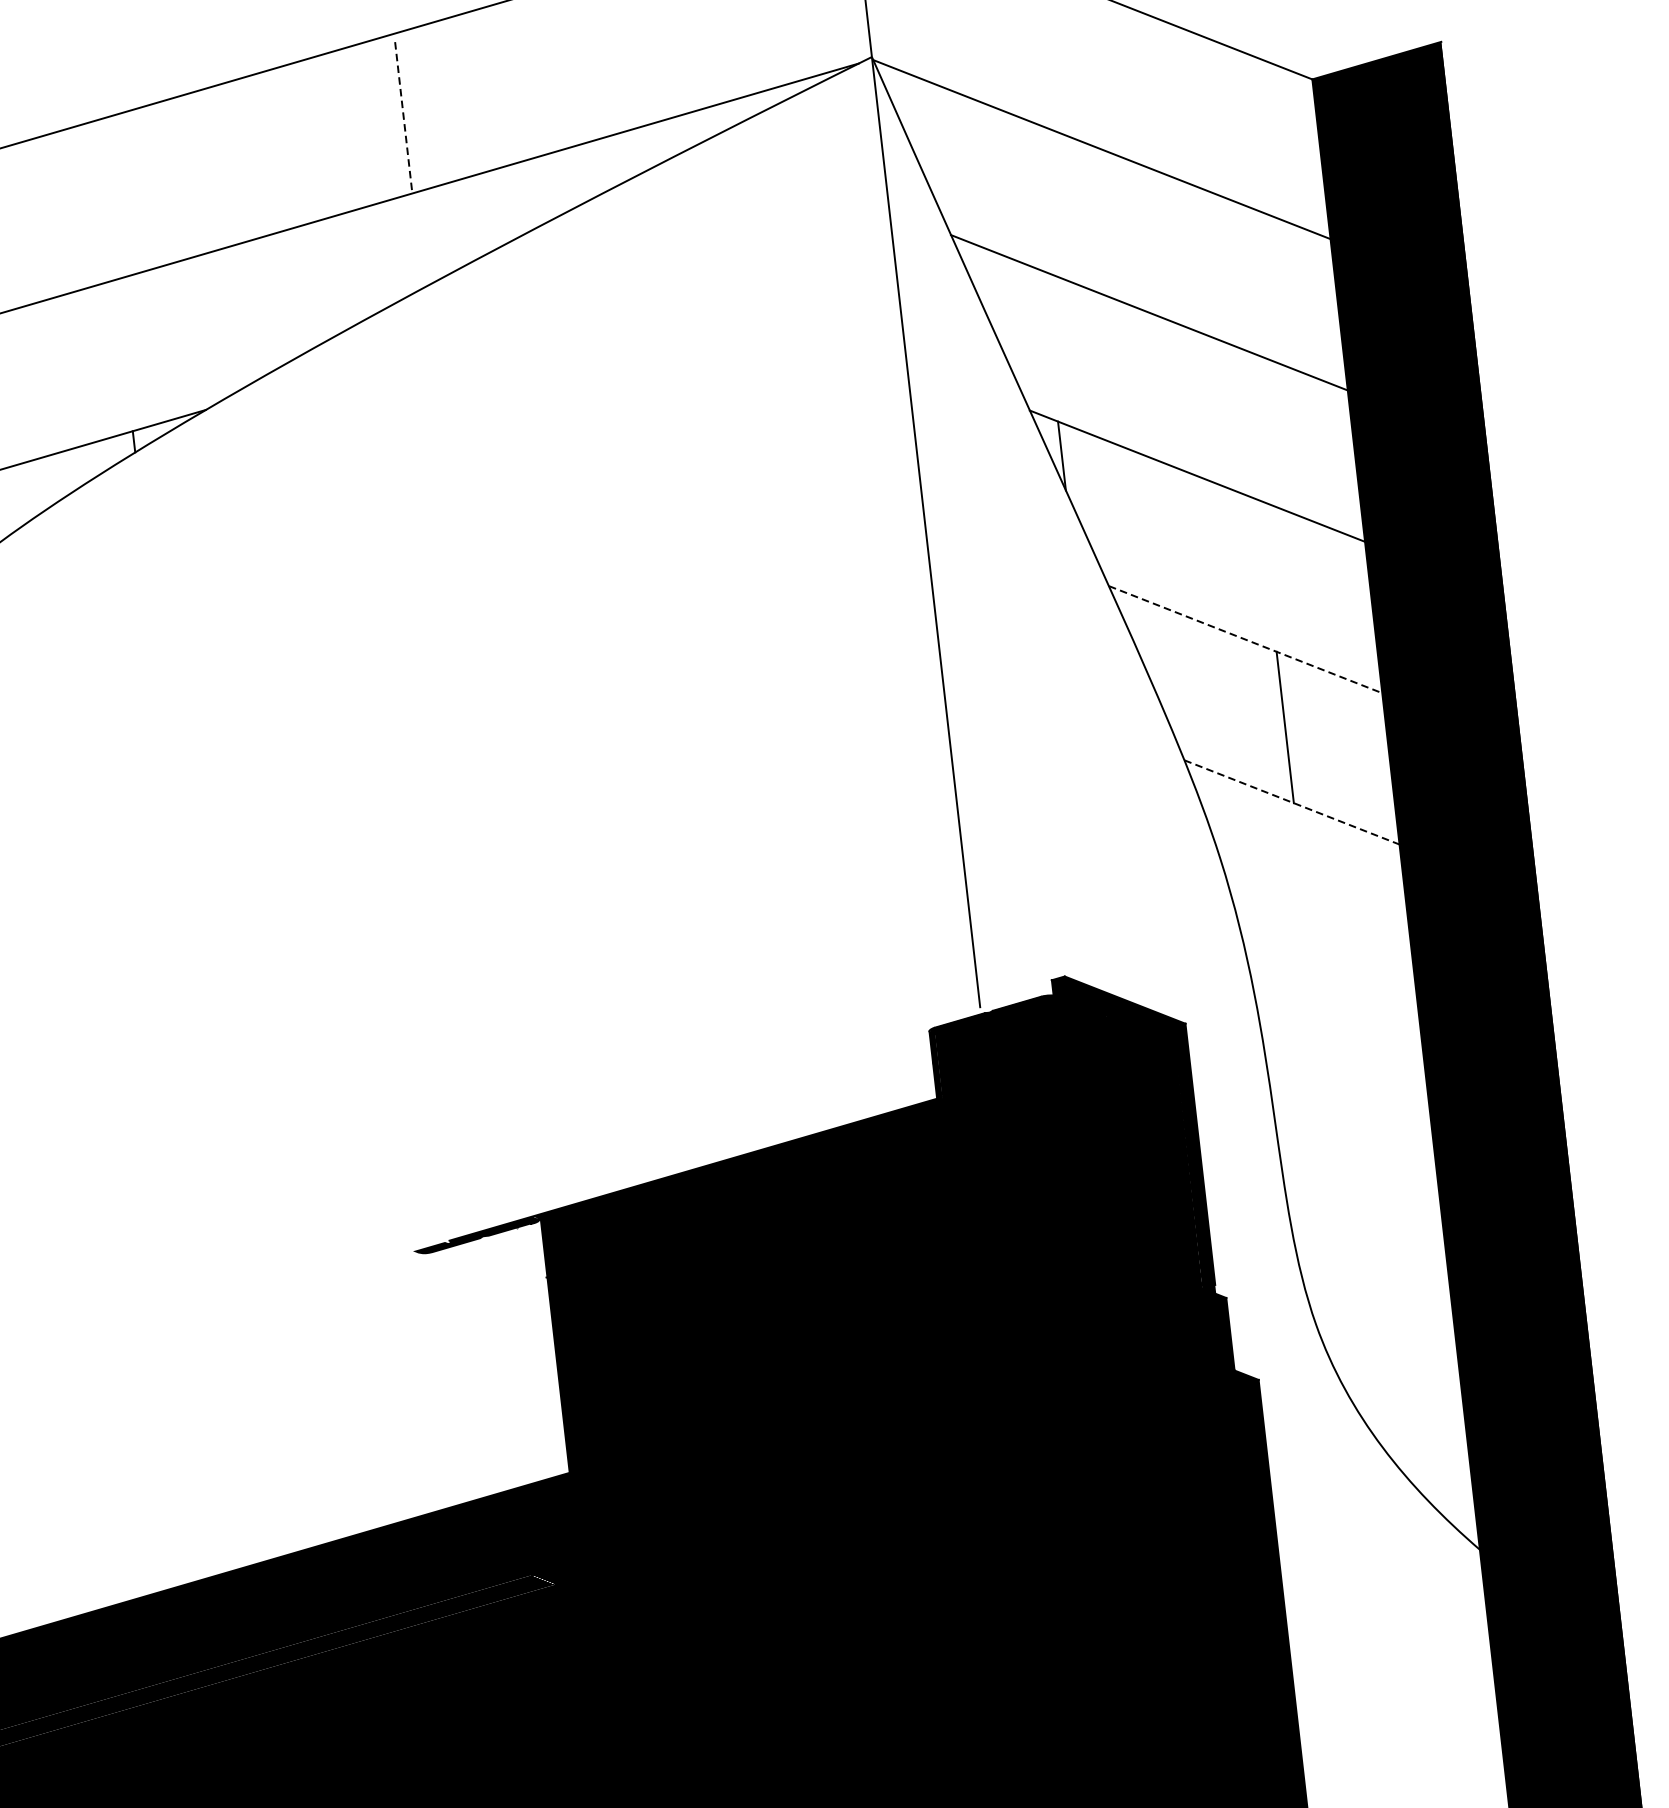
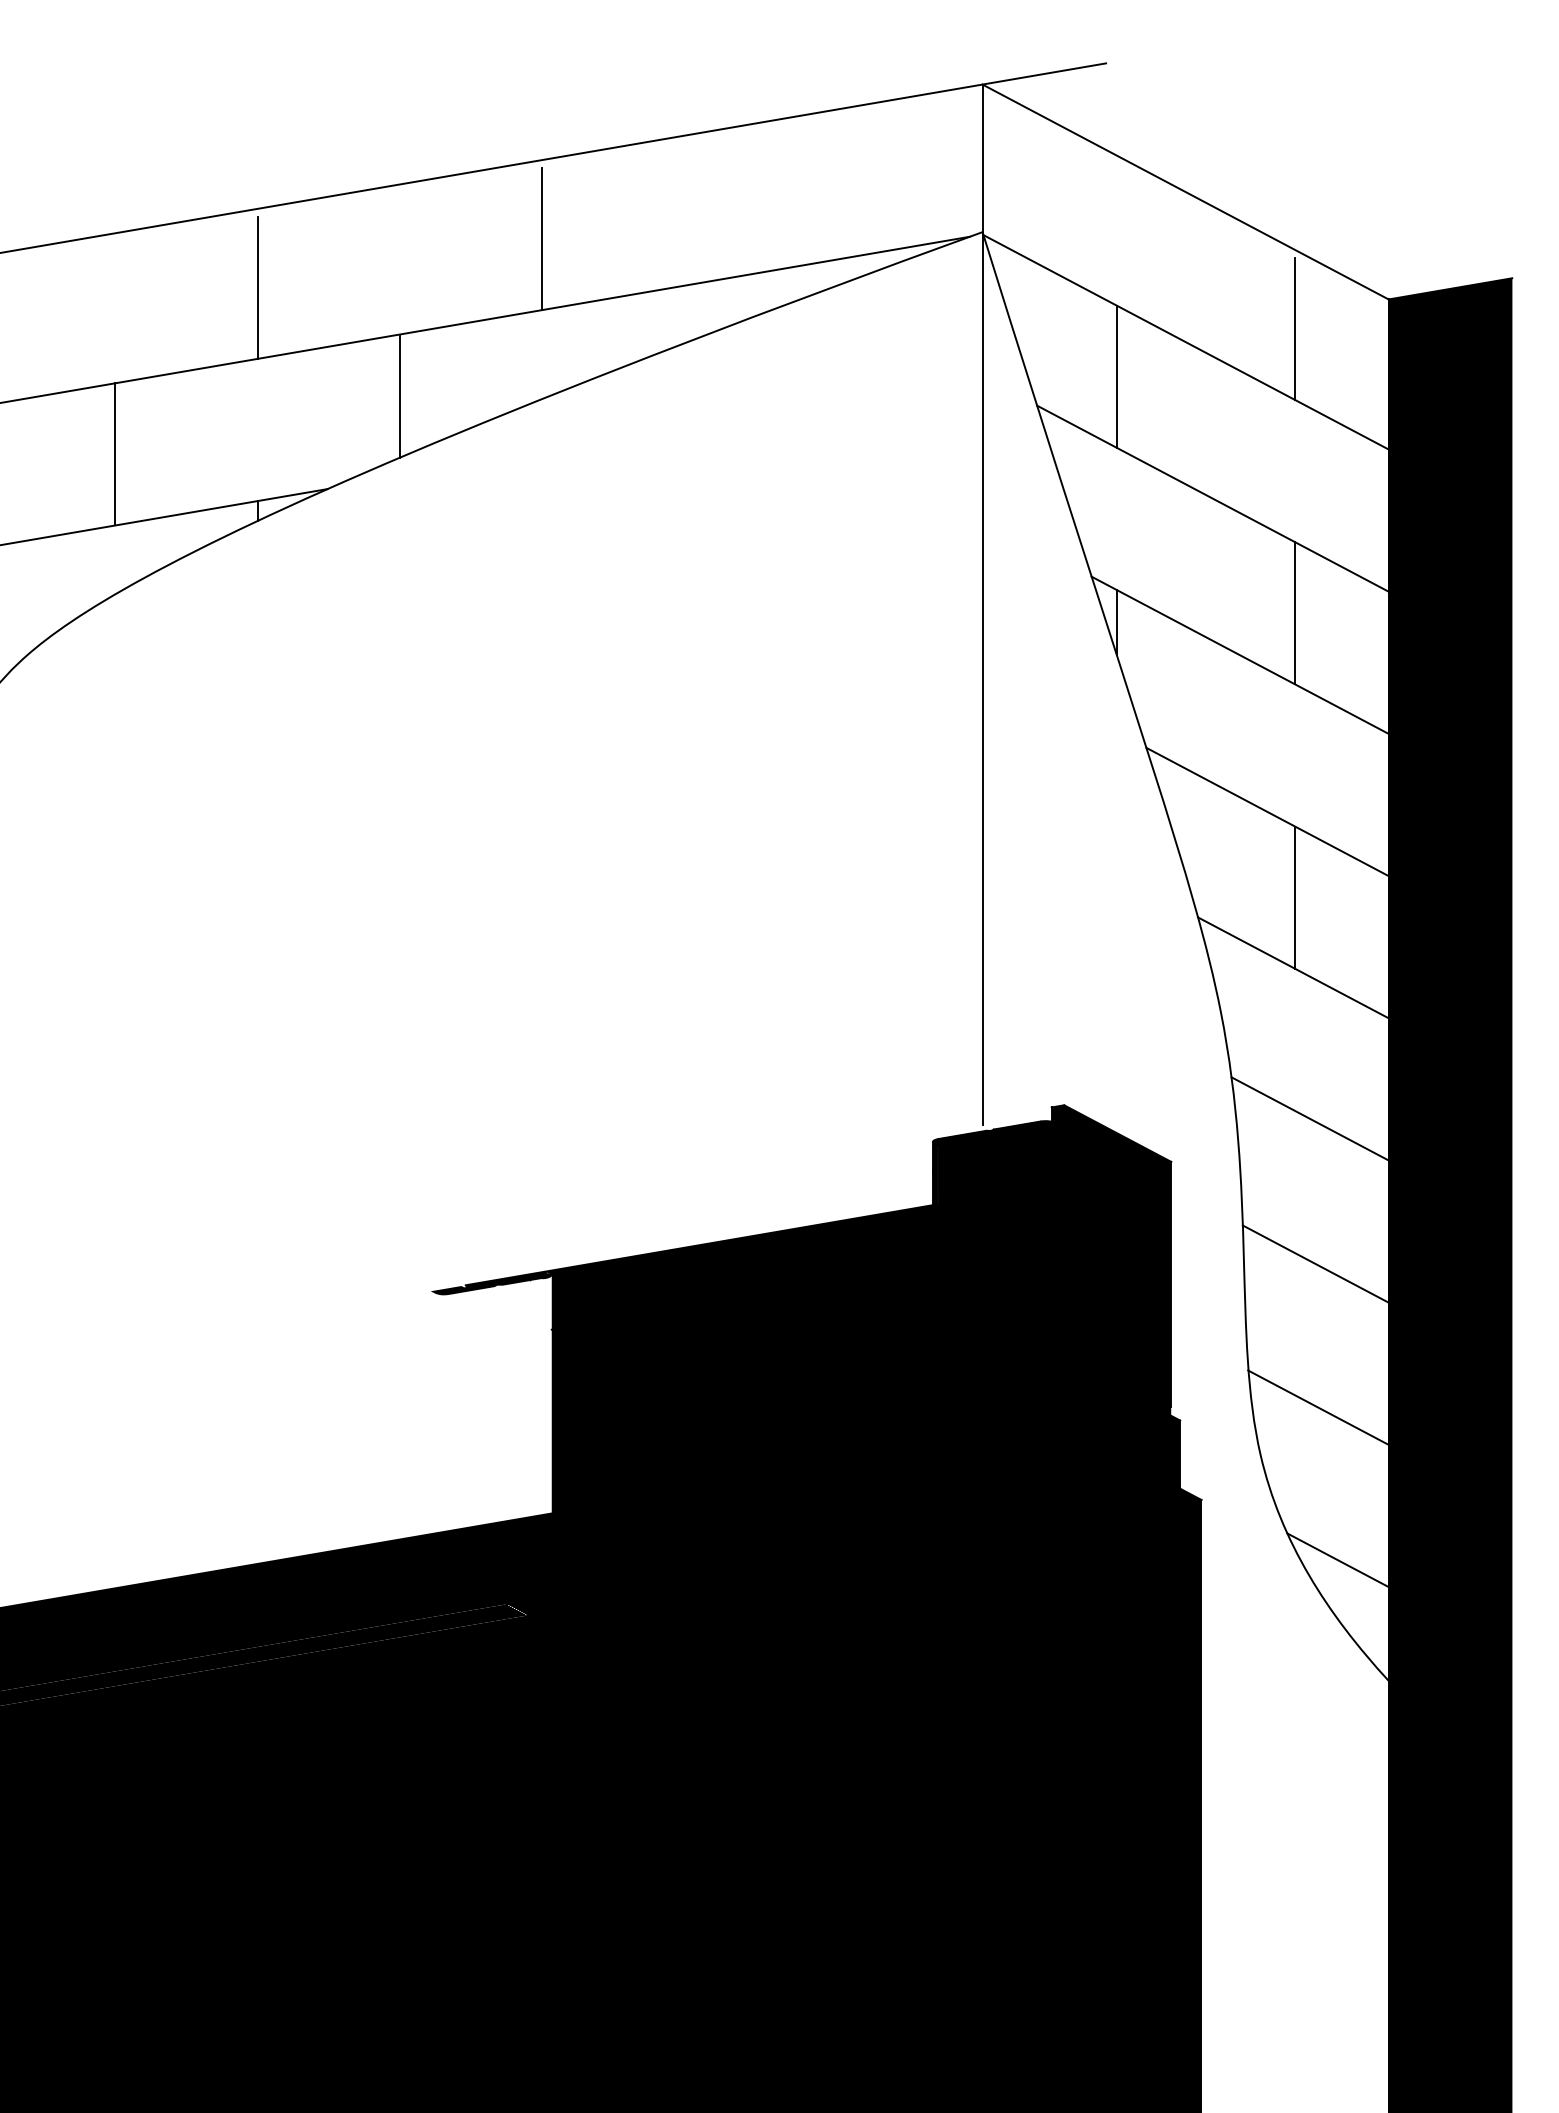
line: (403, 118) -> (541, 239), dashed -> solid
line: (1216, 121) -> (1295, 328), added
line: (1032, 194) -> (1116, 376), added
line: (106, 203) -> (257, 287), added
line: (271, 301) -> (399, 395), added
line: (1251, 424) -> (1295, 613), added
line: (1245, 640) -> (1267, 812), dashed -> solid
line: (1292, 802) -> (1293, 967), dashed -> solid
line: (1327, 960) -> (1309, 1118), added
line: (1351, 1114) -> (1315, 1263), added
line: (1372, 1267) -> (1318, 1407), added
line: (1410, 1427) -> (1337, 1560), added

